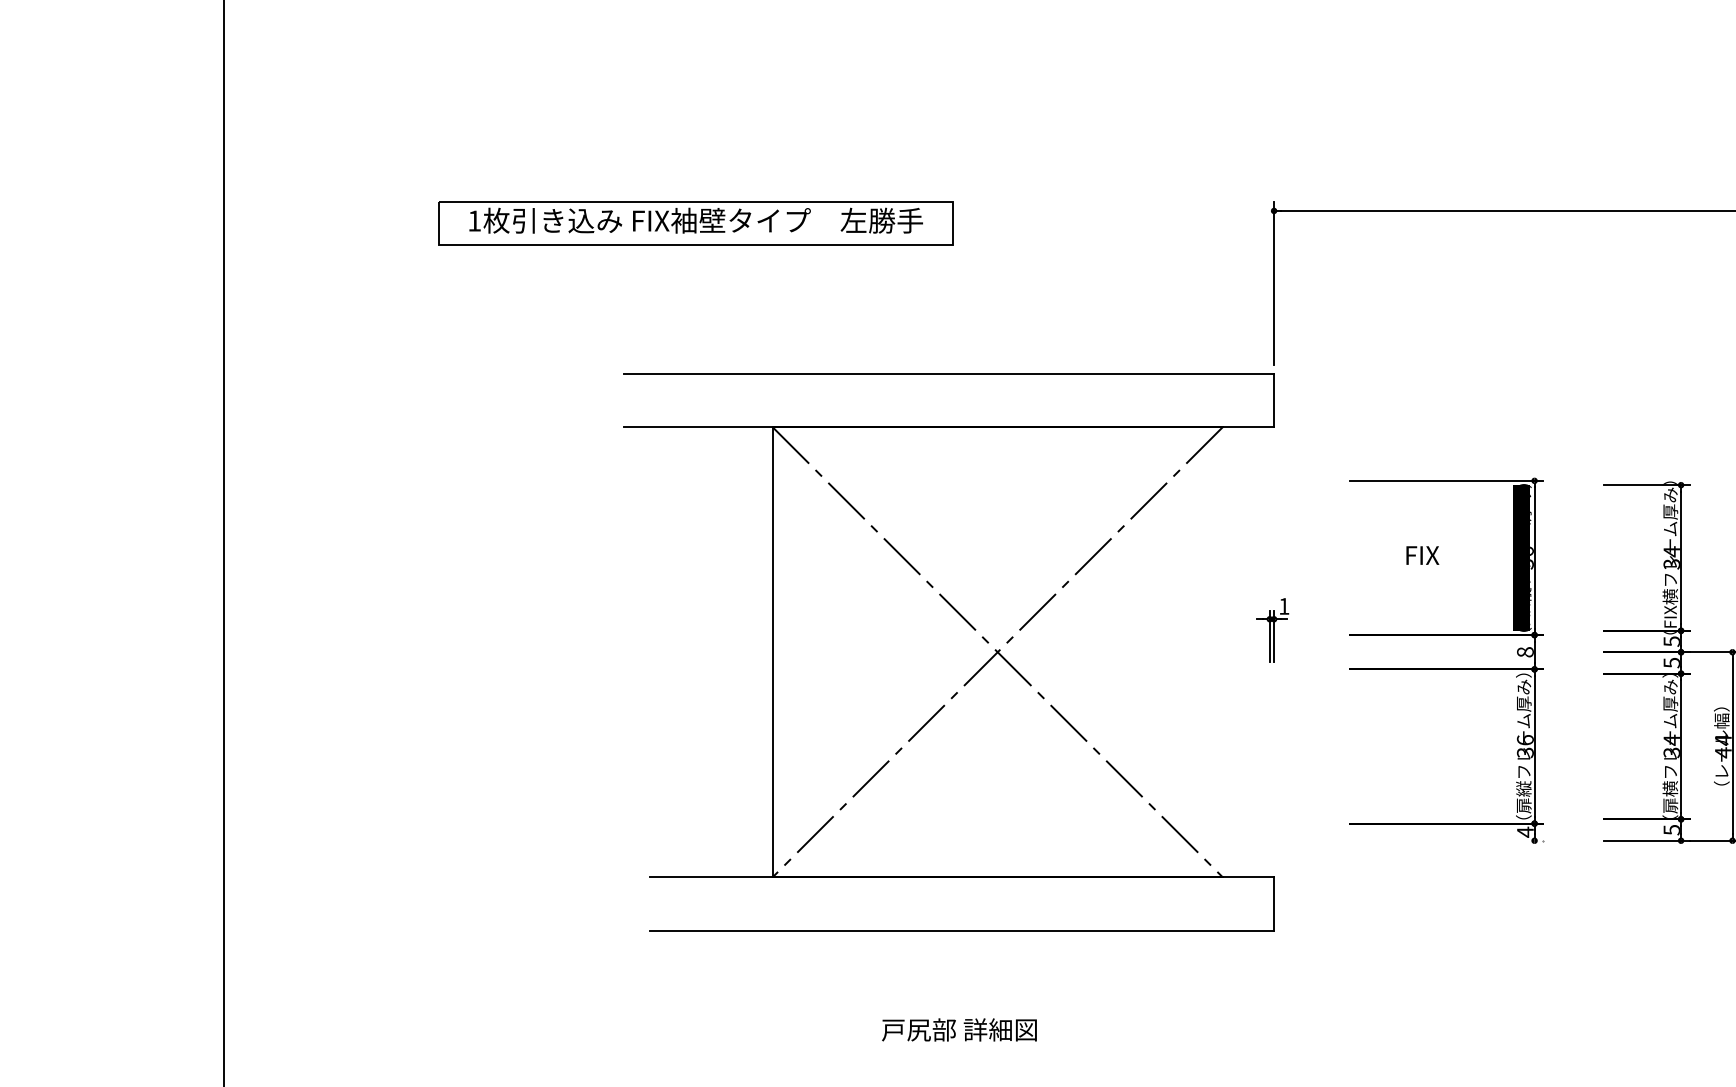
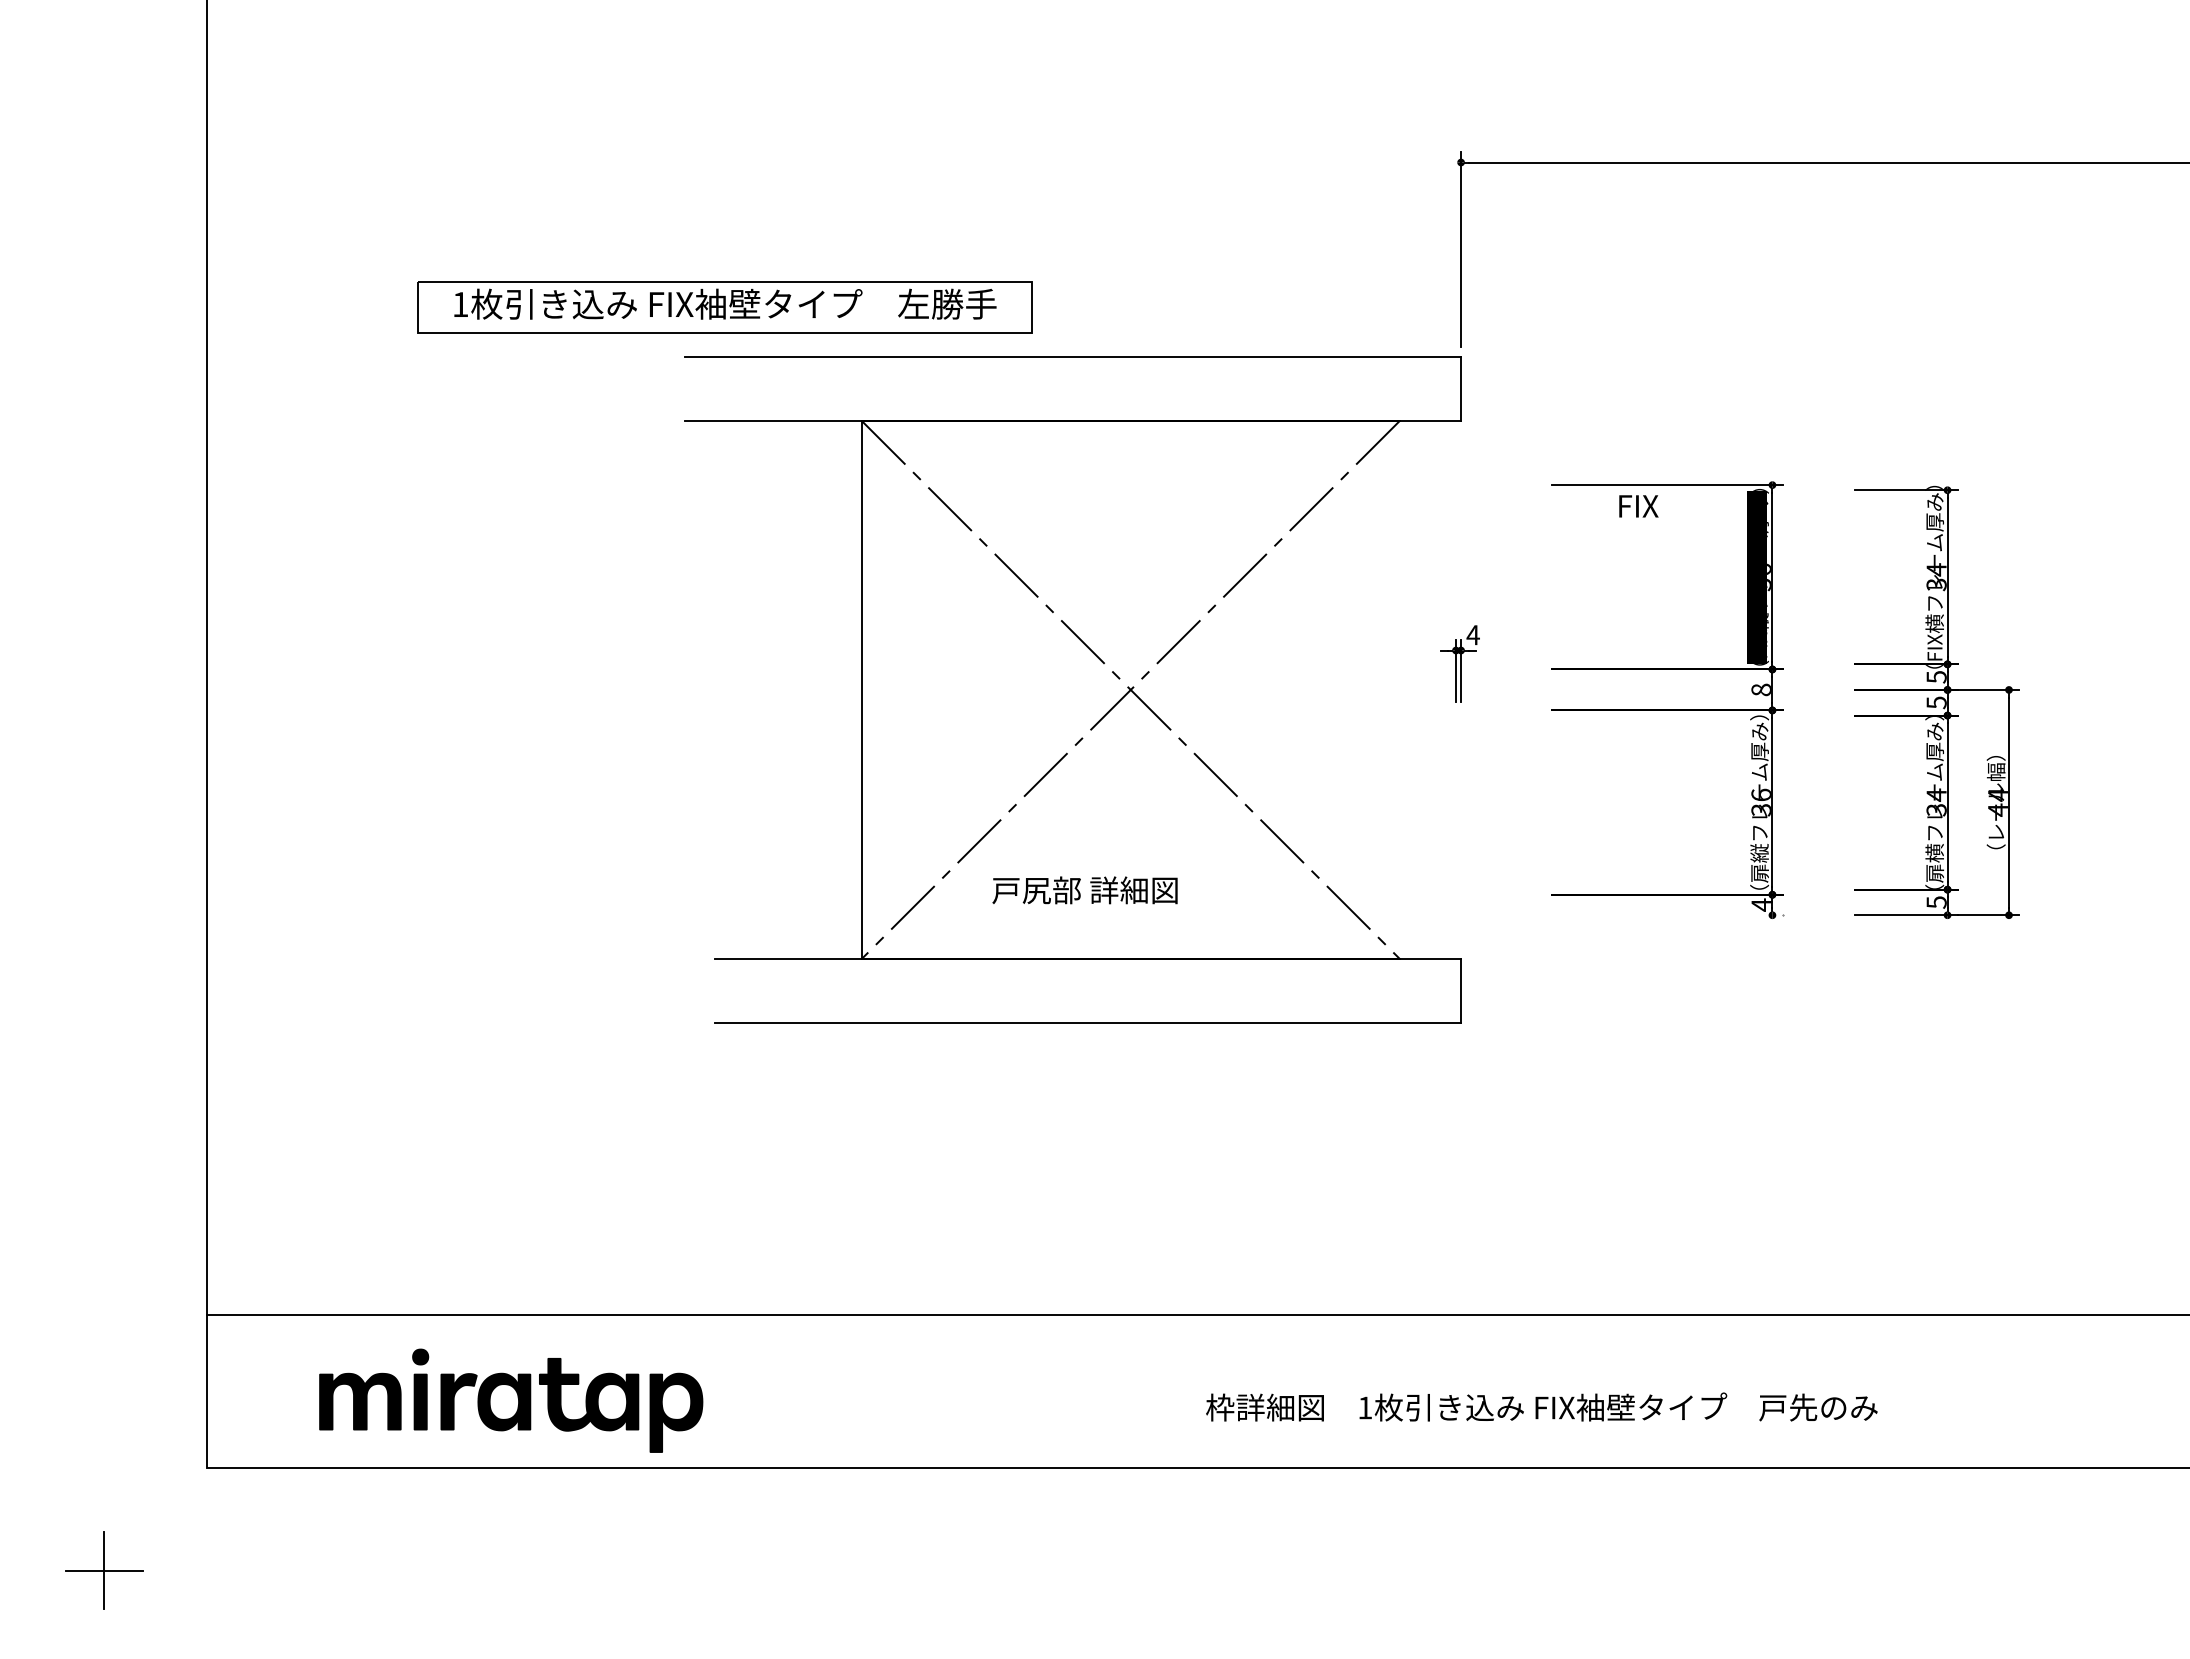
part: (695, 223) -> (724, 307), moved
text: (1422, 555) -> (1638, 506), moved
text: (1283, 606) -> (1472, 635), 1 -> 4
text: (958, 1030) -> (1084, 890), moved

